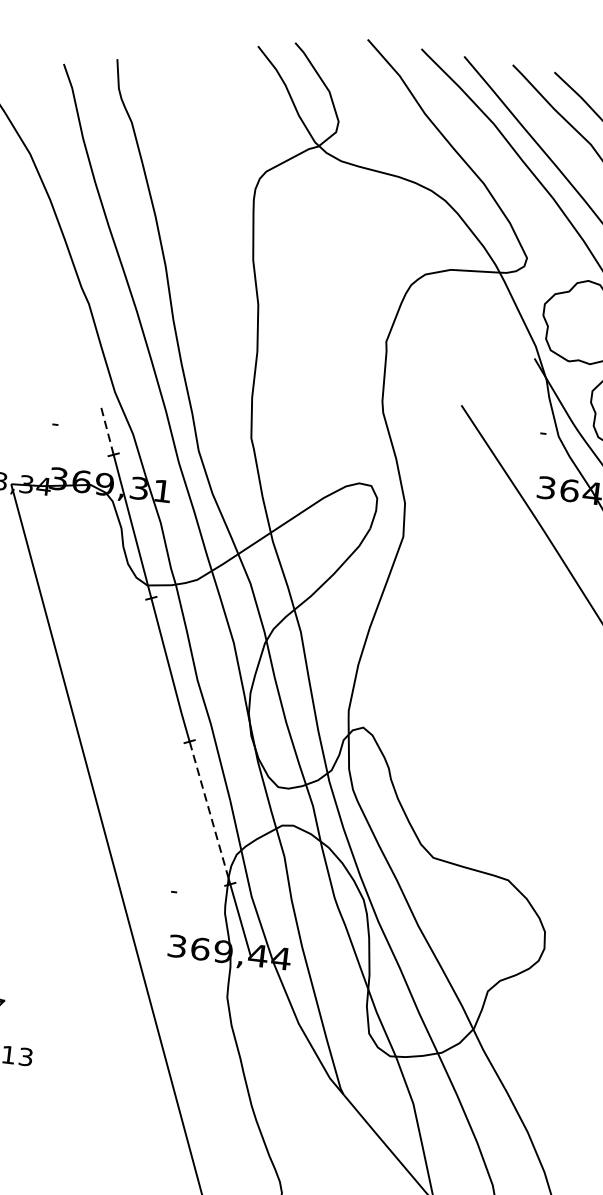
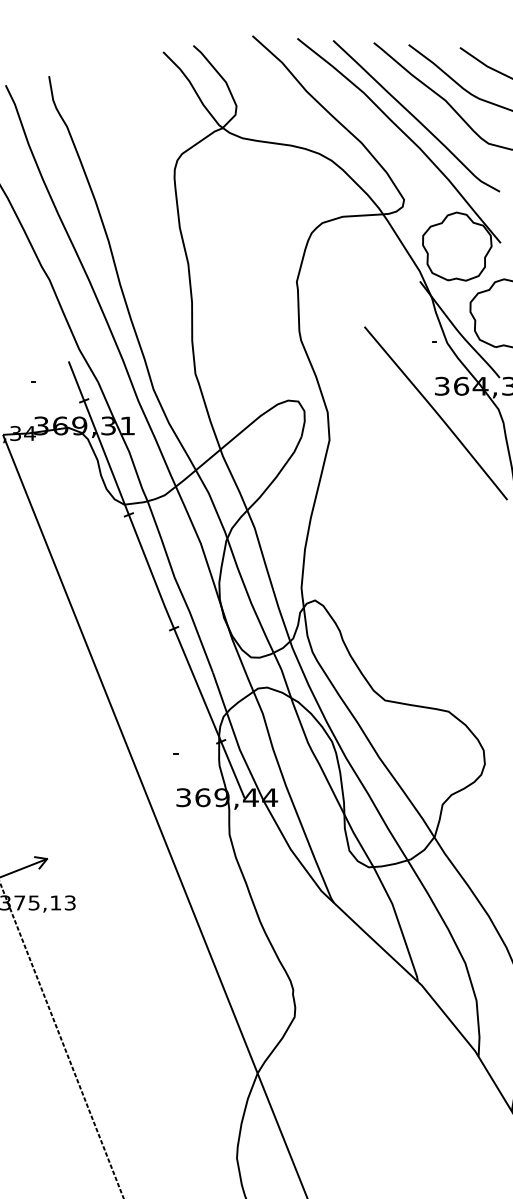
line: (107, 429) -> (76, 380), dashed -> solid
line: (208, 809) -> (196, 682), dashed -> solid

